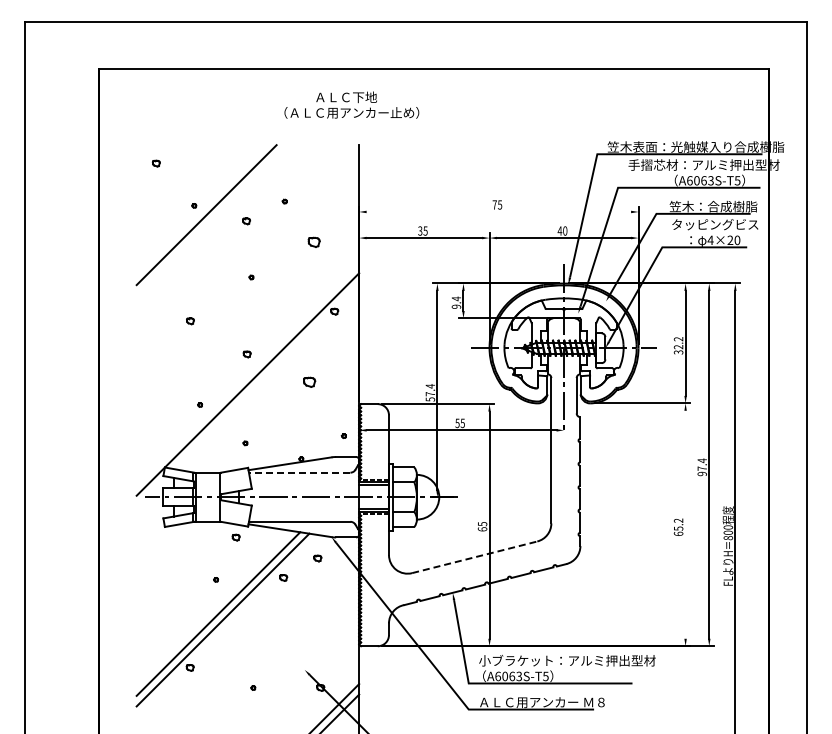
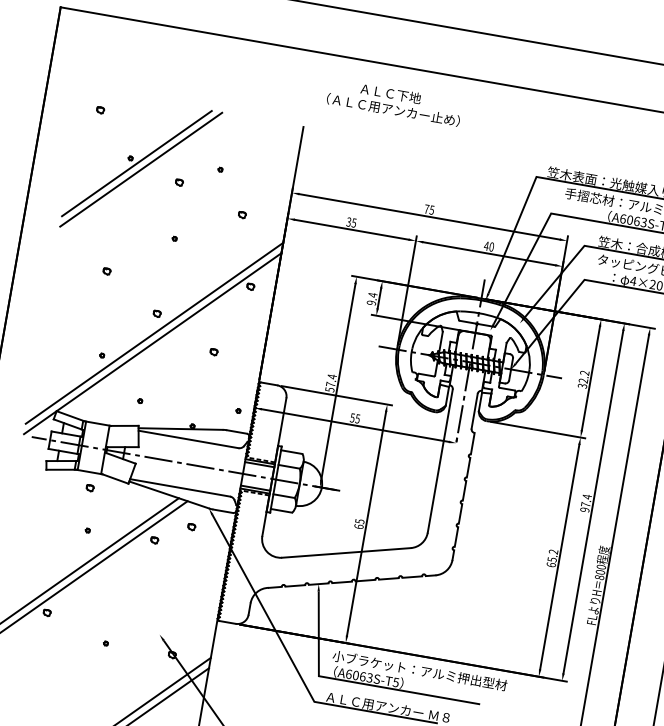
text: (351, 104) -> (394, 101), moved
line: (201, 209) -> (137, 163), added
line: (498, 211) -> (429, 216), added
part: (313, 242) -> (241, 215), size x0.62
line: (247, 373) -> (154, 332), added
part: (309, 382) -> (213, 352), size x0.62
line: (299, 472) -> (188, 439), dashed -> solid
line: (685, 524) -> (559, 556), added
part: (235, 537) -> (89, 487), moved
line: (474, 557) -> (346, 553), dashed -> solid

